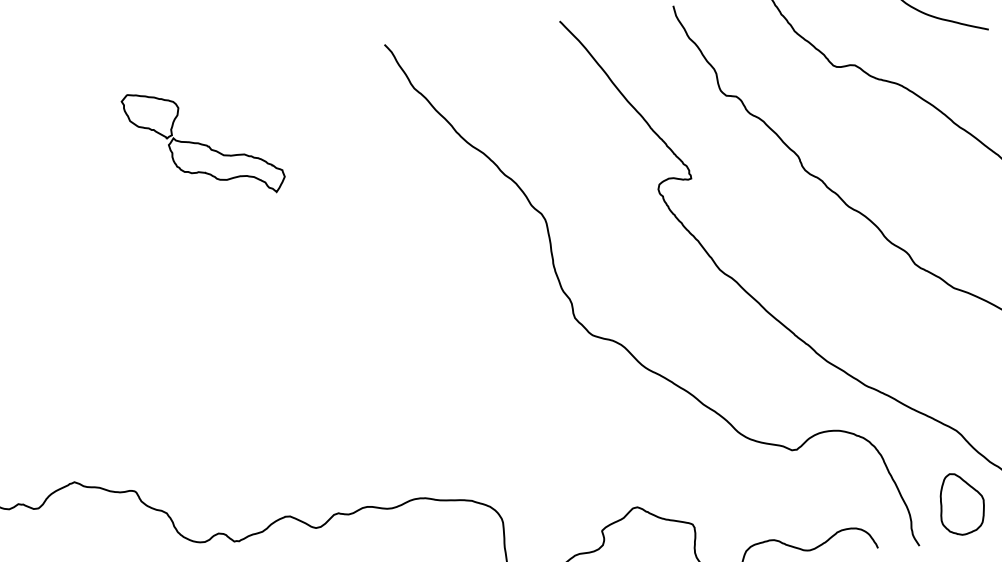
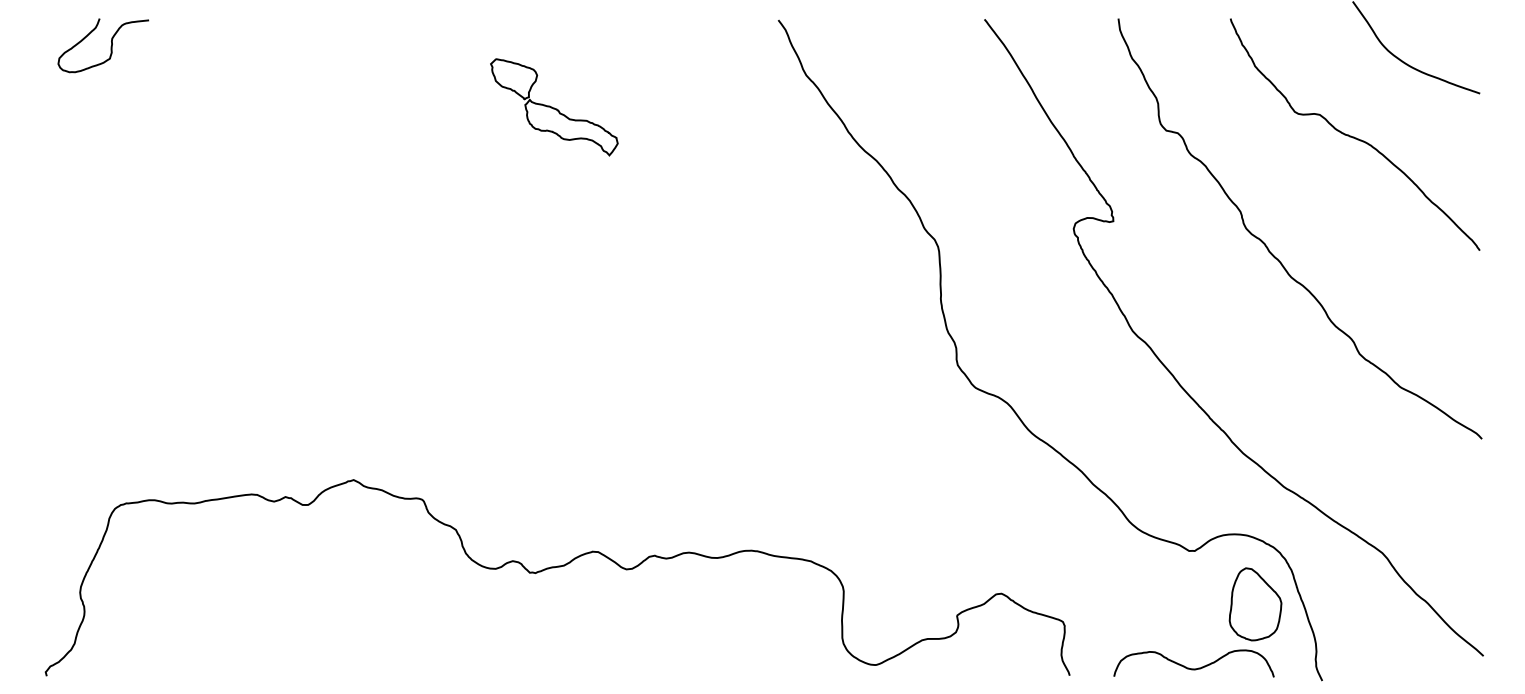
part: (203, 143) -> (554, 107), size x0.71
part: (961, 503) -> (1255, 604), moved

